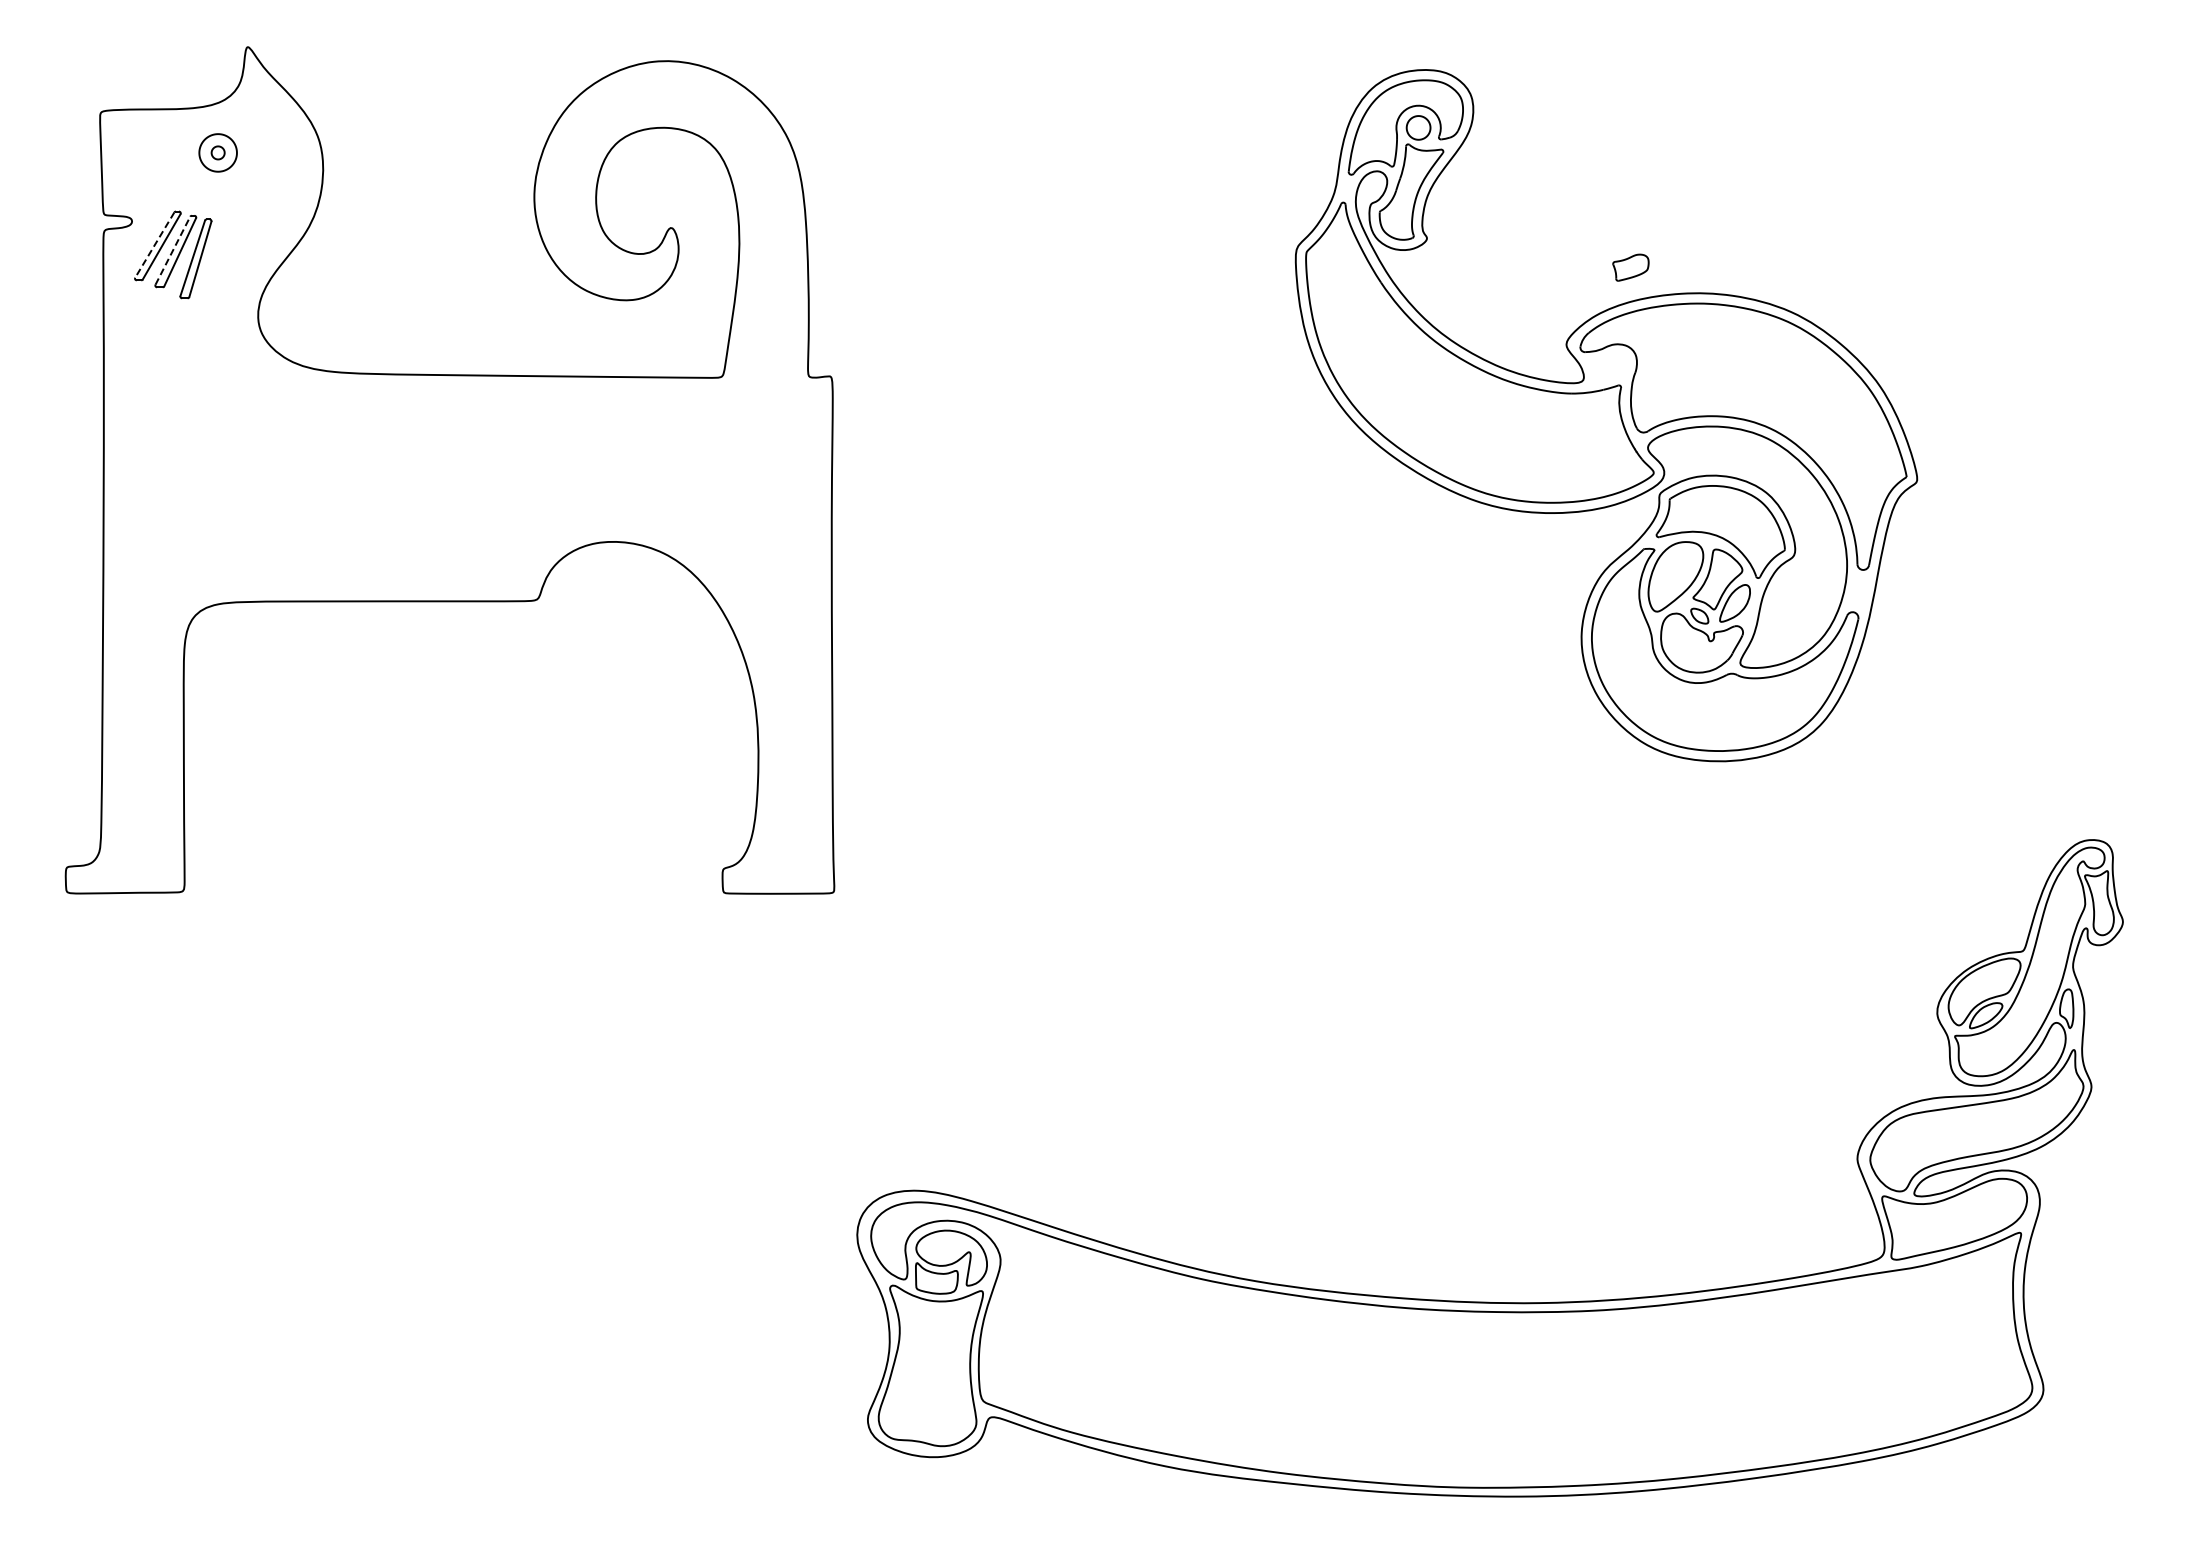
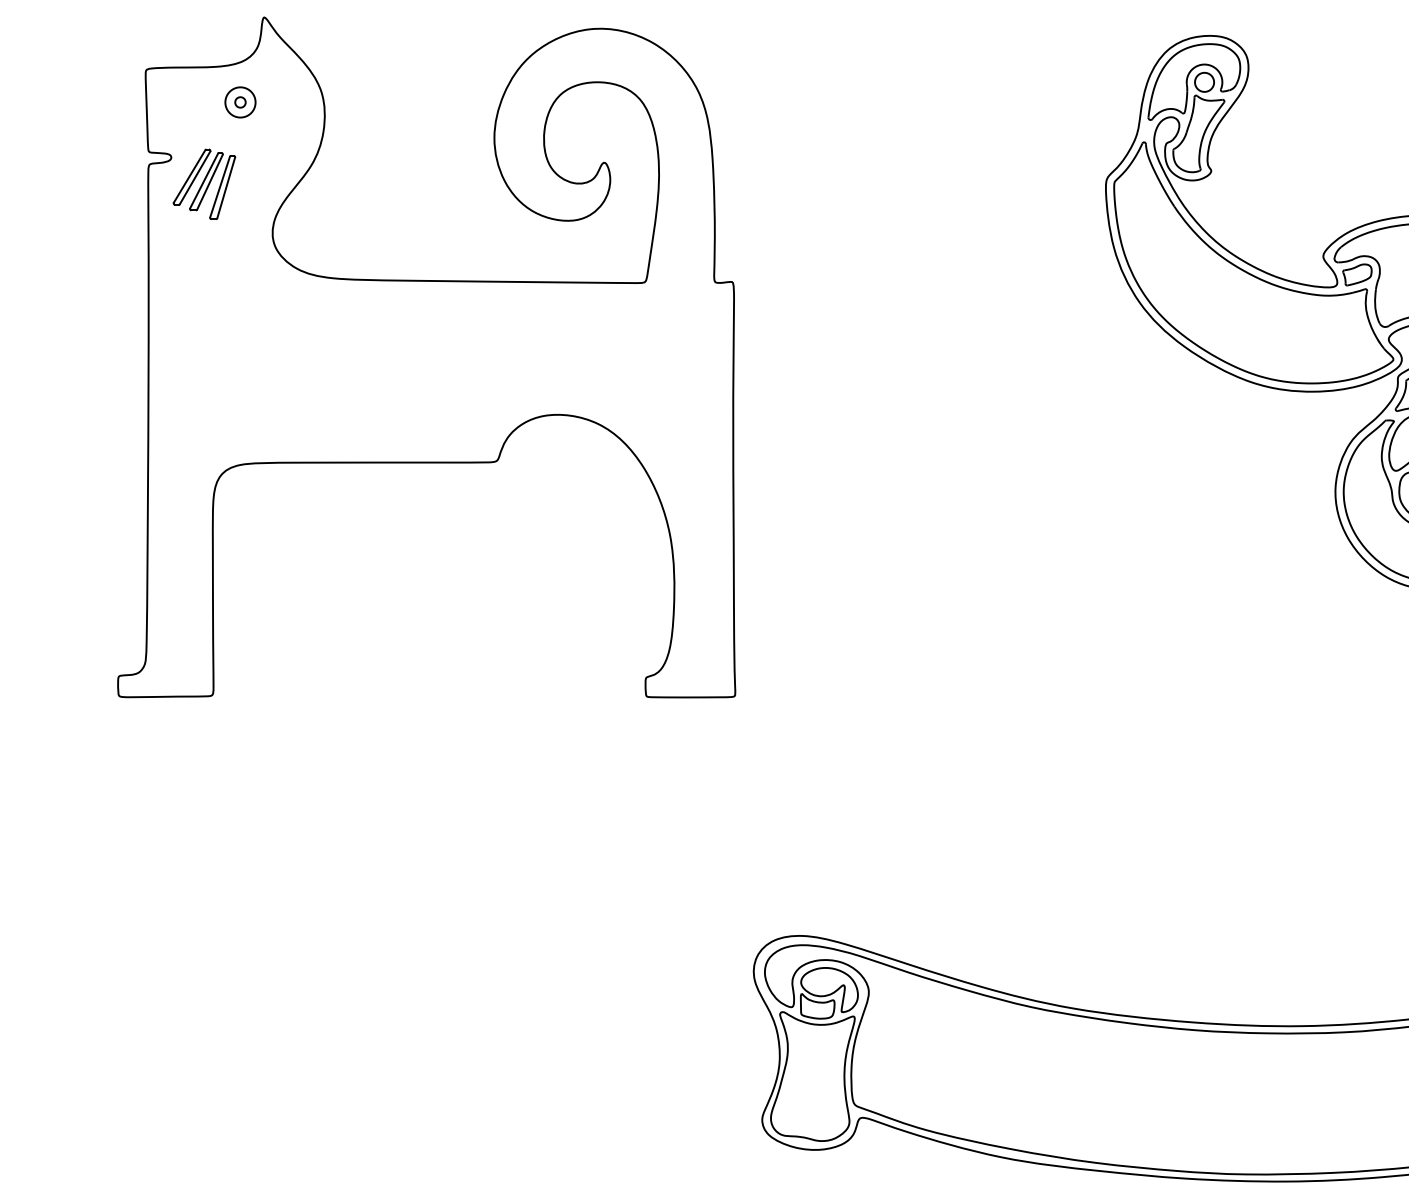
line: (154, 245) -> (189, 176), dashed -> solid
line: (173, 250) -> (204, 180), dashed -> solid
part: (1630, 267) -> (1357, 274), moved

